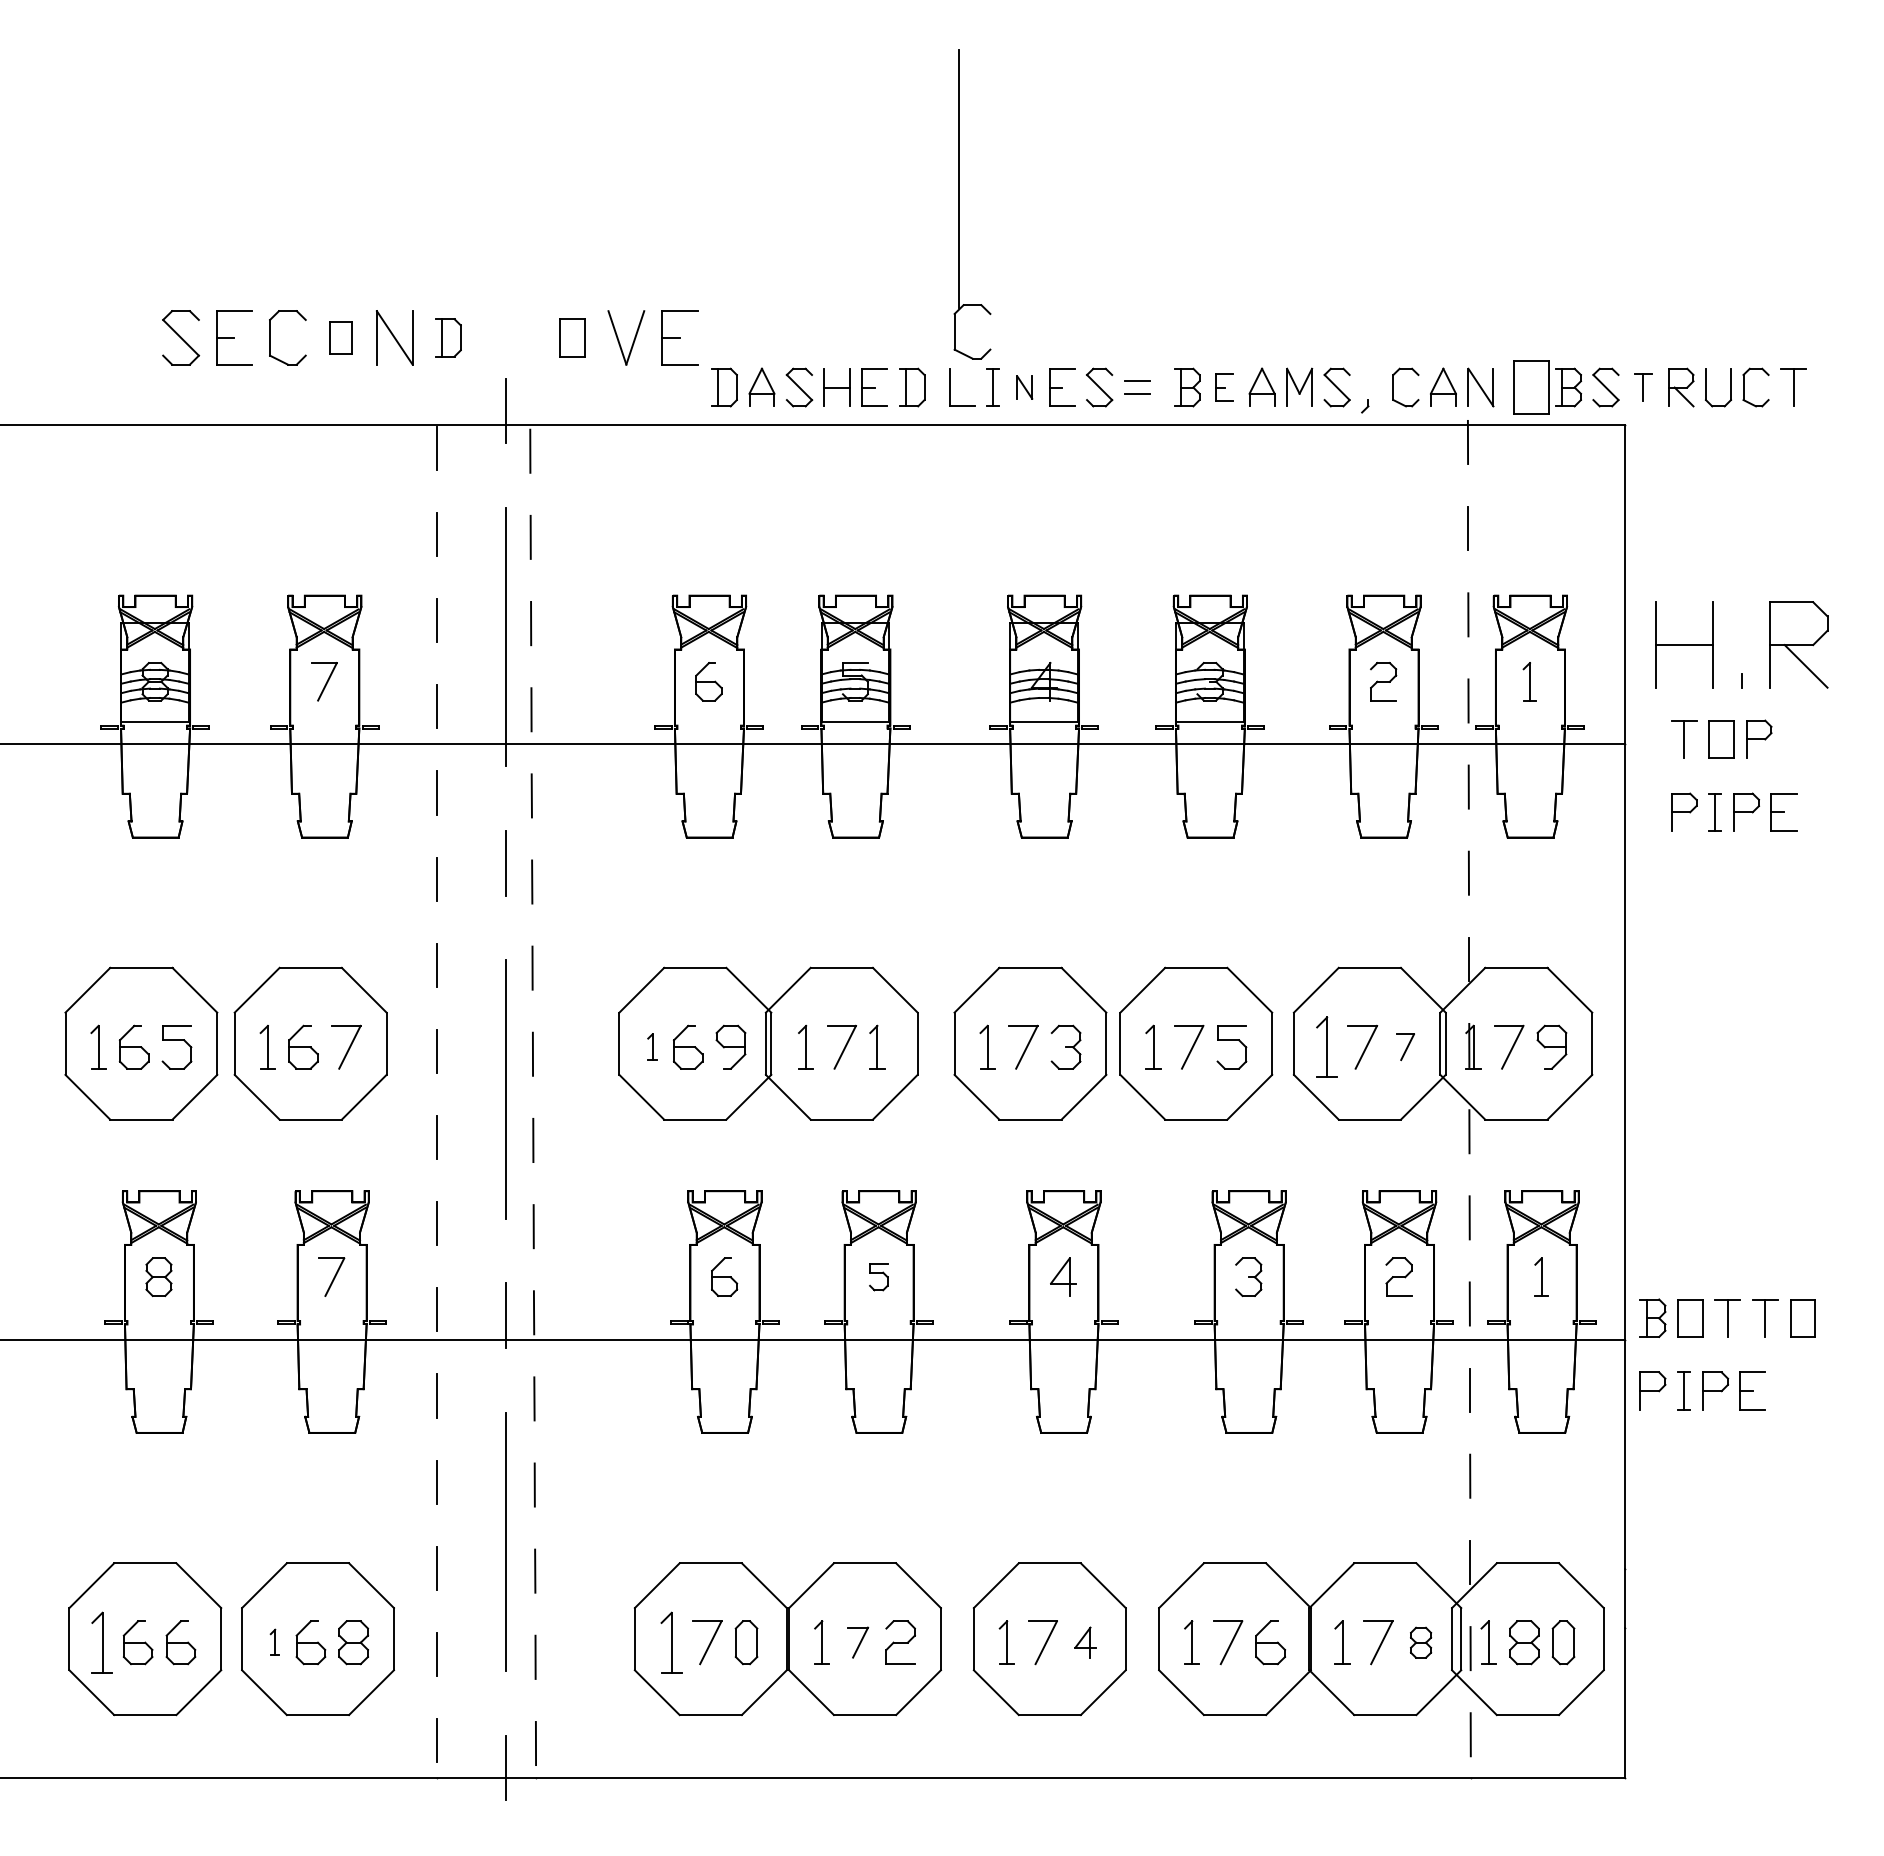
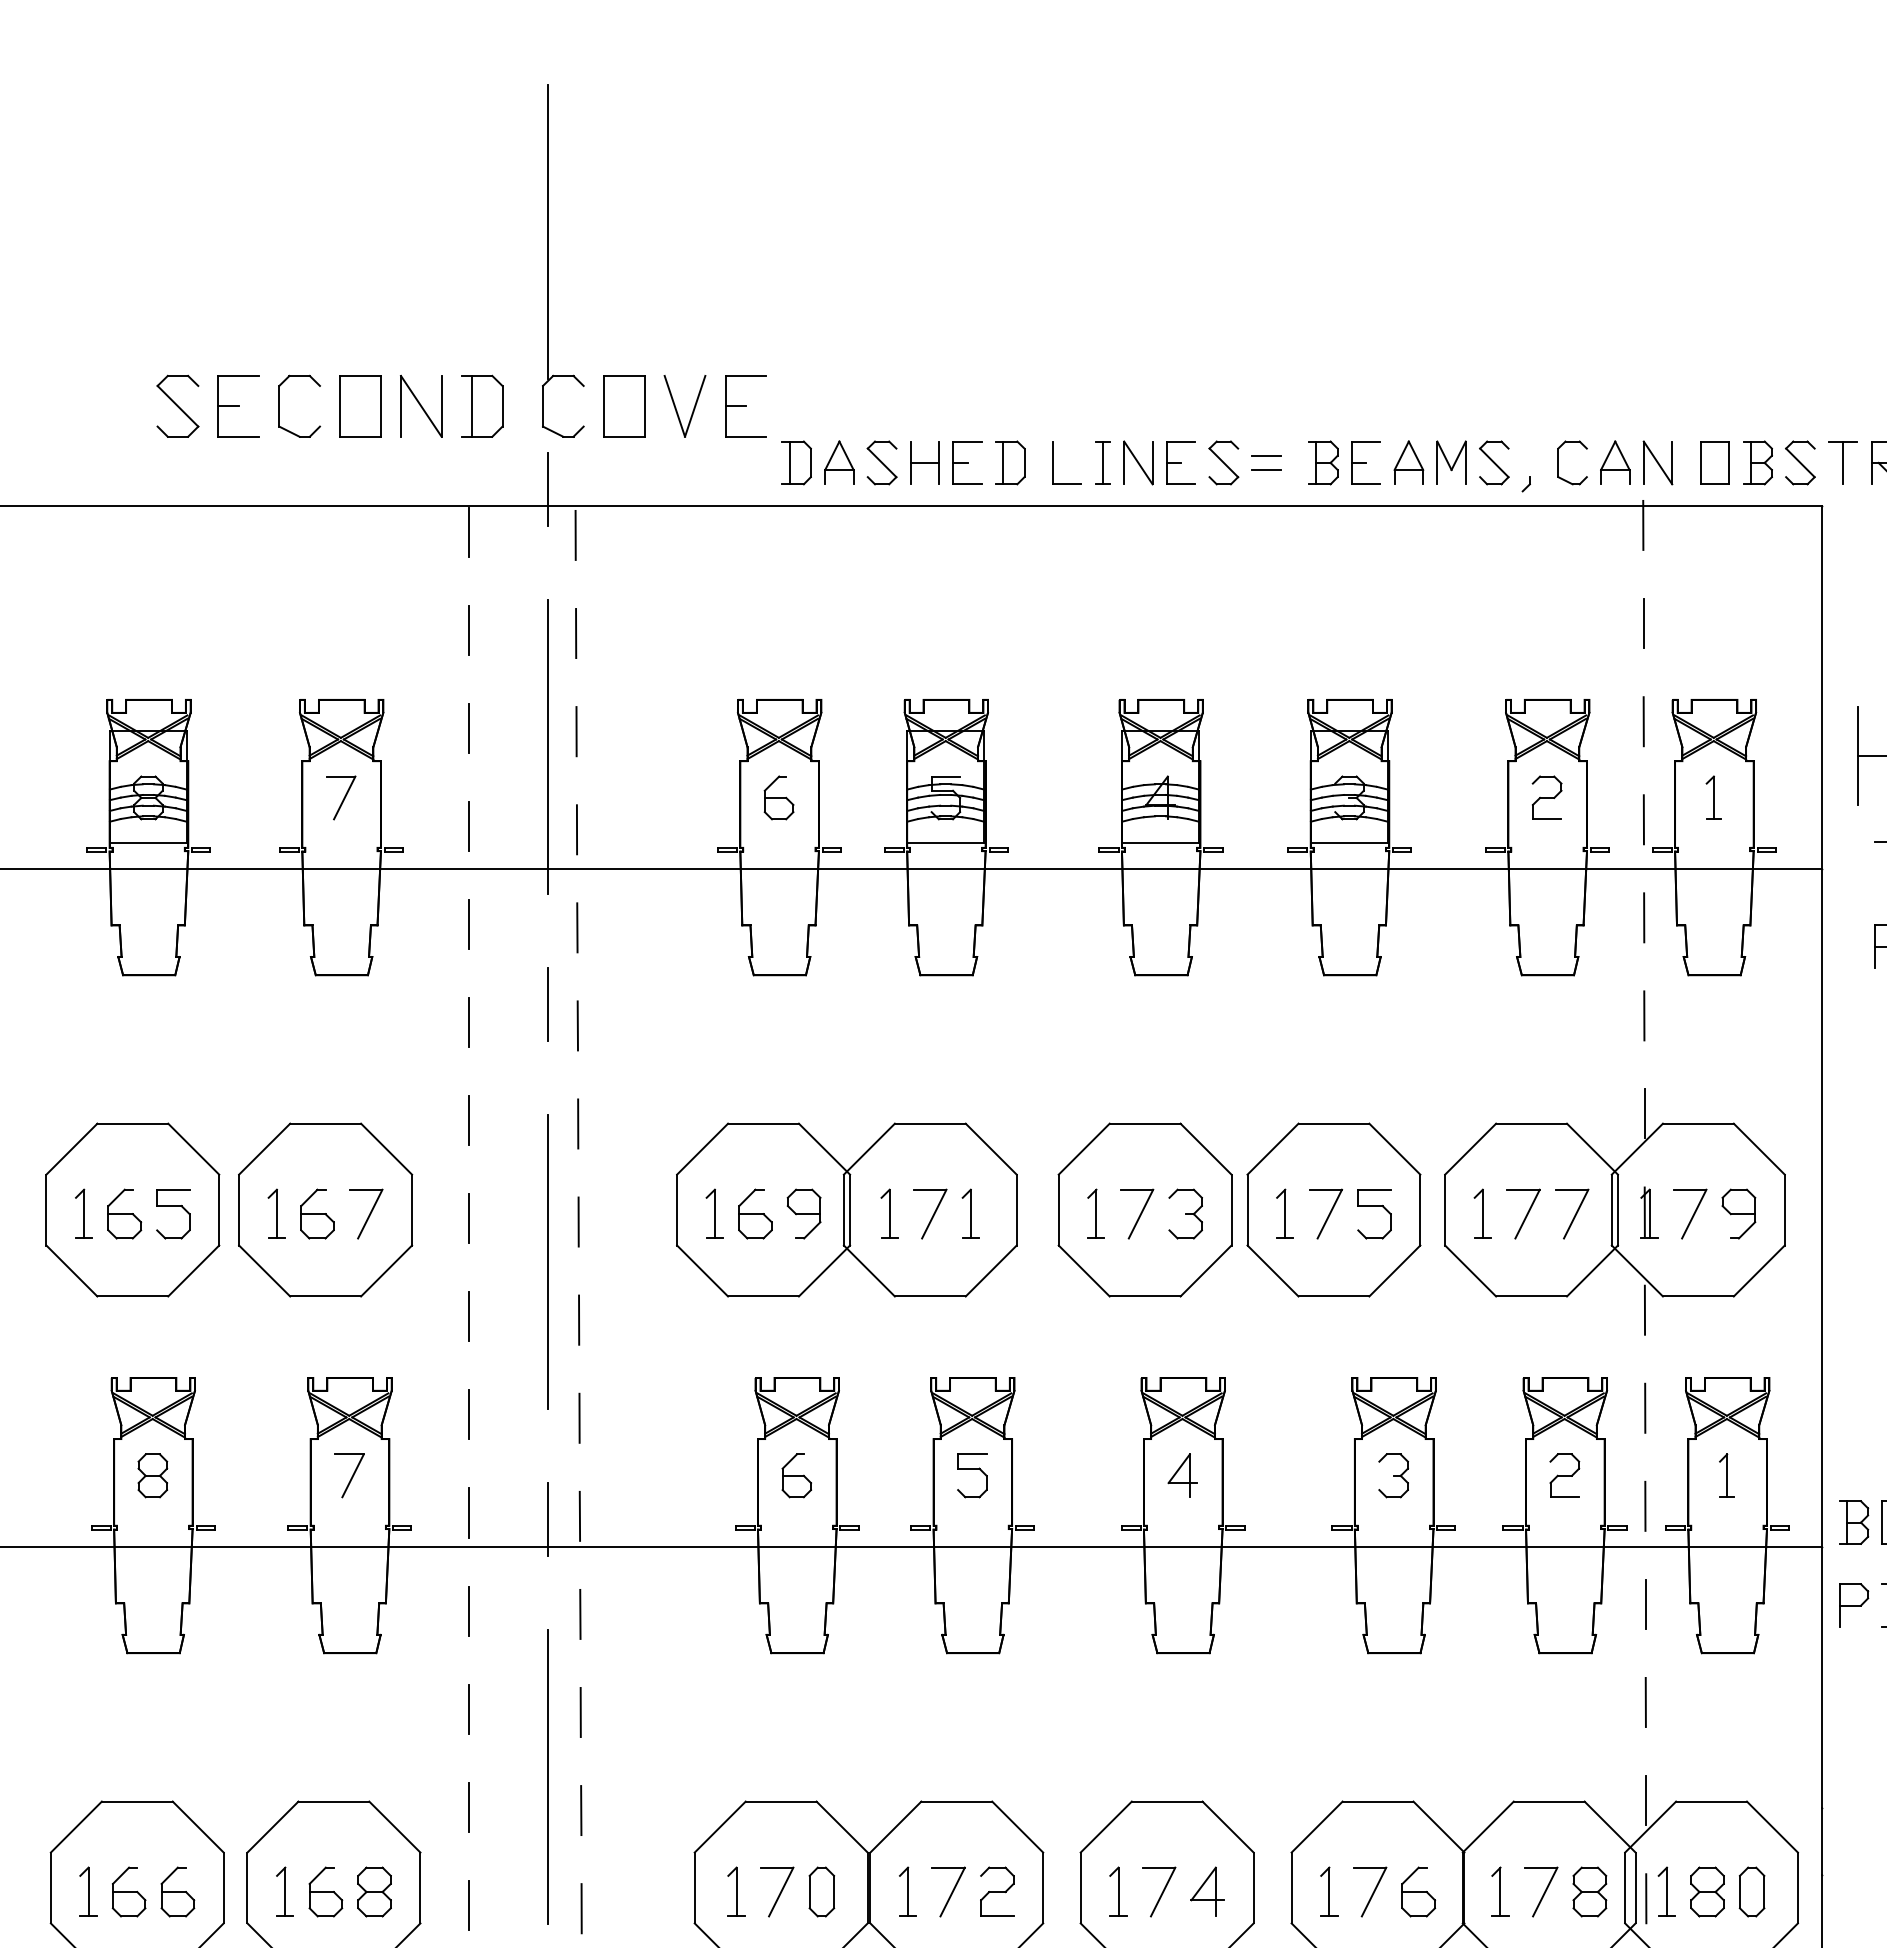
part: (959, 204) -> (548, 261), moved
part: (340, 337) -> (359, 405), size x1.67
part: (448, 337) -> (482, 405), size x1.43
part: (572, 337) -> (623, 405), size x1.43
part: (1024, 387) -> (1138, 462), size x1.67
part: (1224, 387) -> (1366, 462), size x1.43
part: (1530, 387) -> (1714, 462), size x0.71
part: (1643, 387) -> (1843, 462), size x1.43
part: (652, 1046) -> (714, 1213), size x1.67
part: (1326, 1046) -> (1482, 1213), size x0.71
part: (1405, 1046) -> (1572, 1213), size x1.67
part: (878, 1276) -> (972, 1475), size x1.43
part: (102, 1642) -> (88, 1891), size x0.71
part: (274, 1642) -> (284, 1891), size x1.67
part: (671, 1642) -> (736, 1891), size x0.71
part: (858, 1642) -> (949, 1891), size x1.43
part: (1085, 1642) -> (1207, 1891), size x1.43
part: (1420, 1642) -> (1589, 1891), size x1.43

